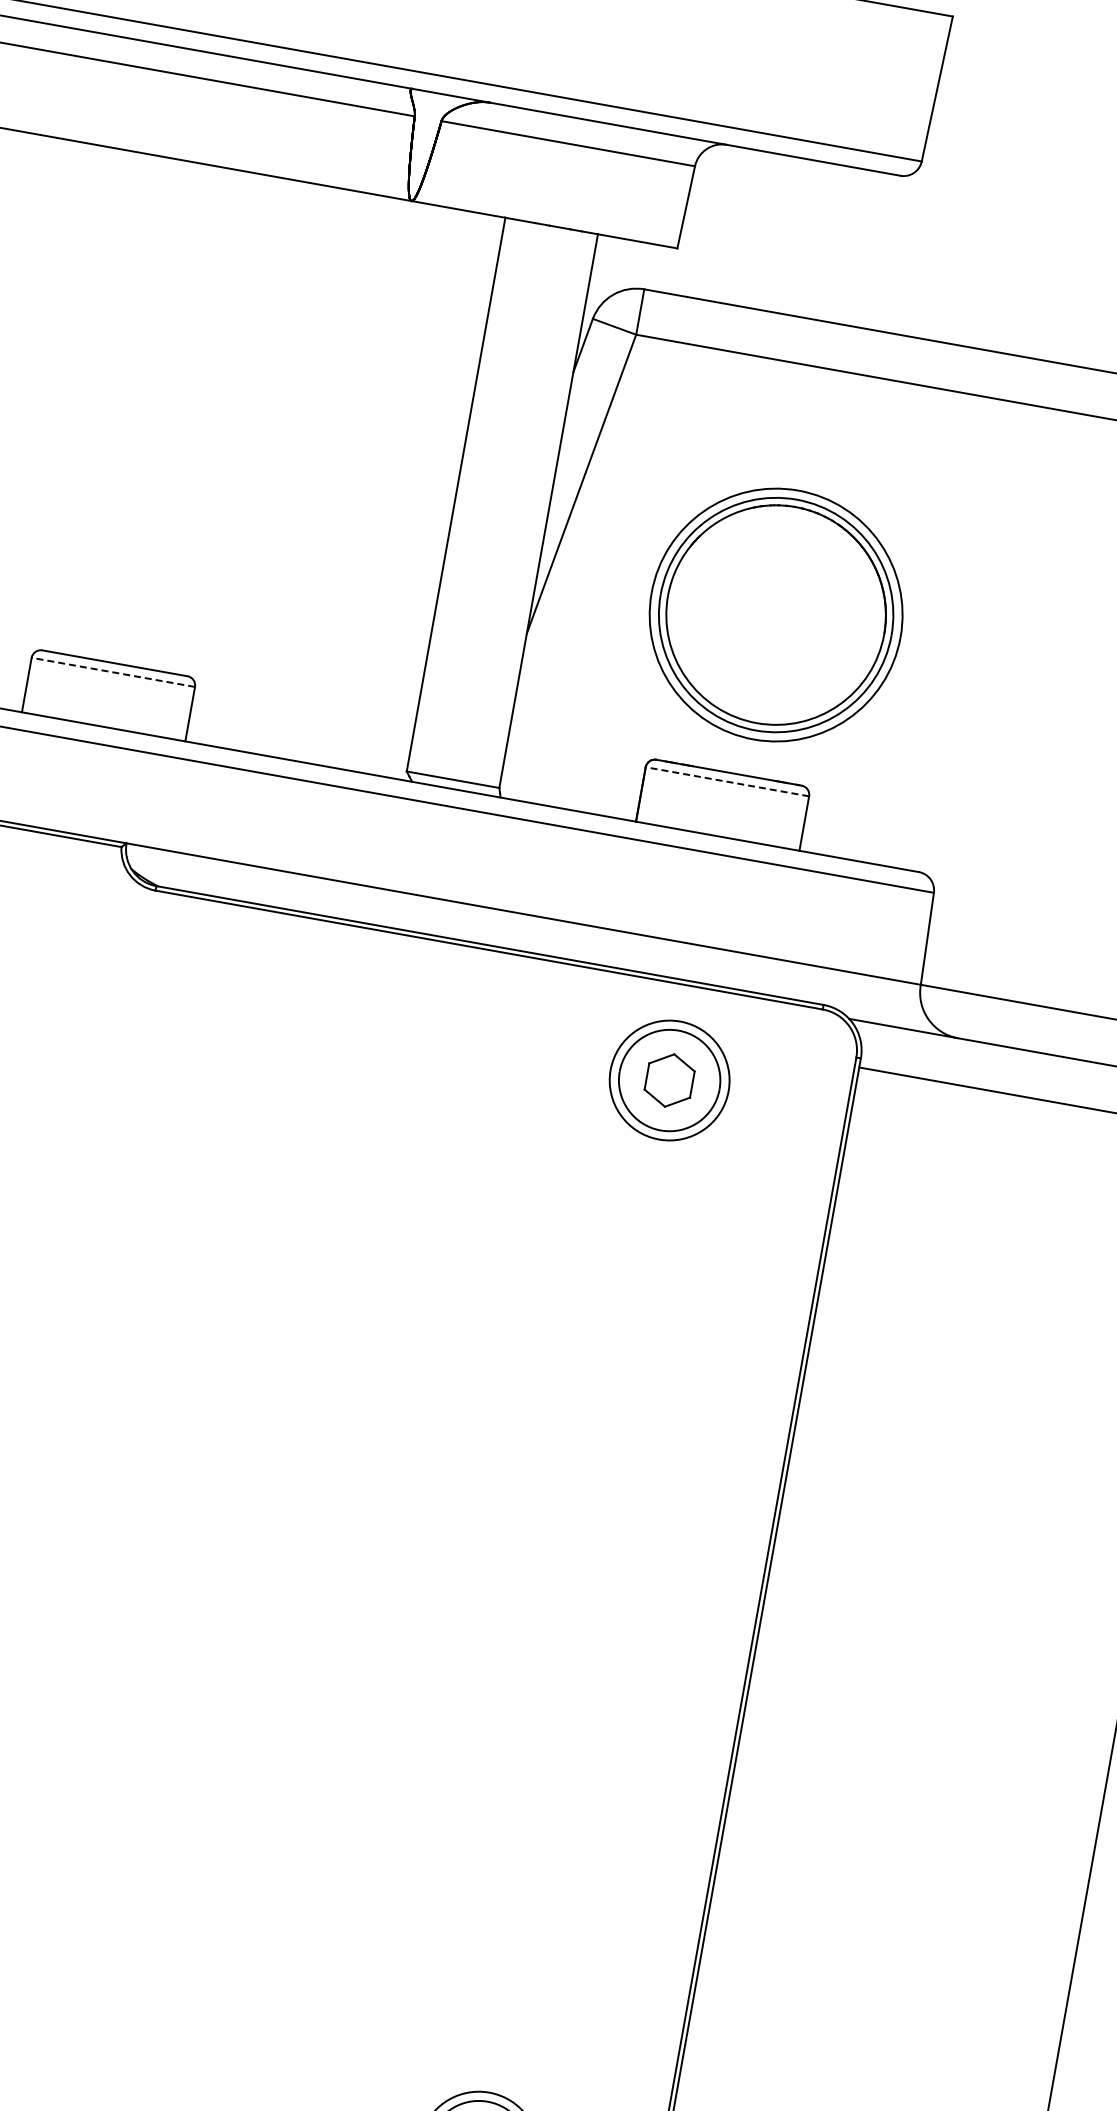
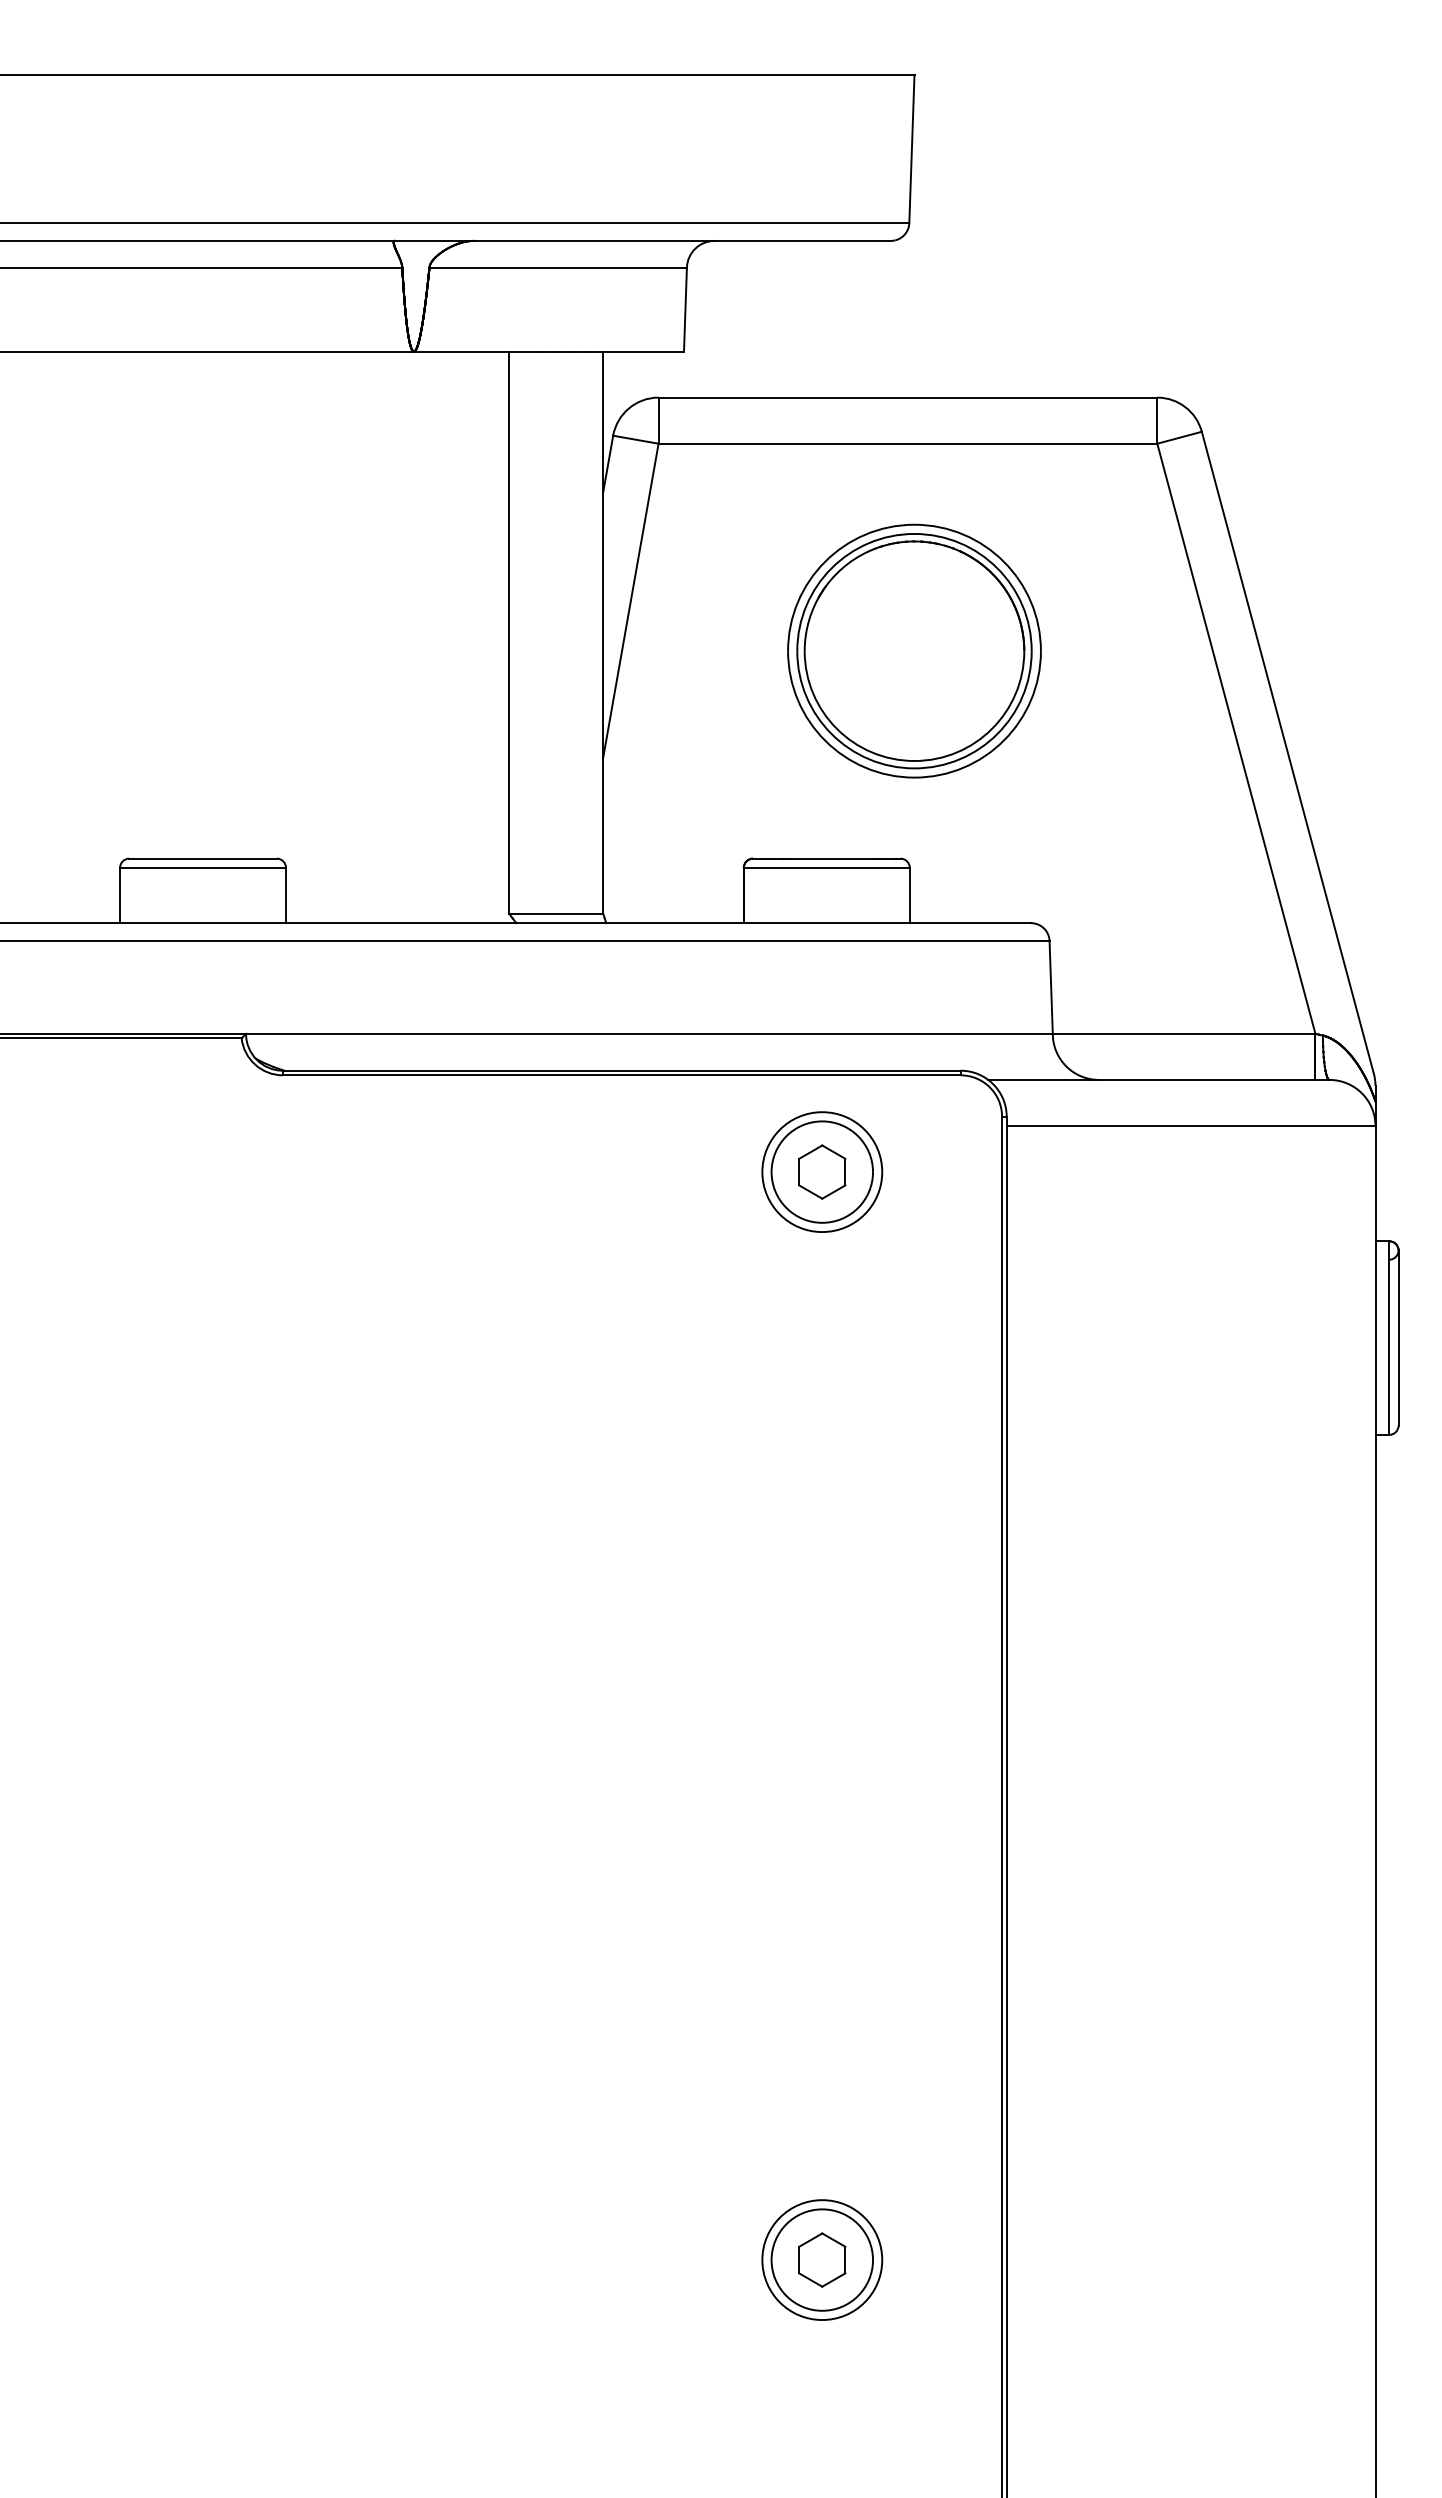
part: (776, 614) -> (914, 650), moved
line: (113, 672) -> (203, 867), dashed -> solid
line: (727, 781) -> (826, 867), dashed -> solid

